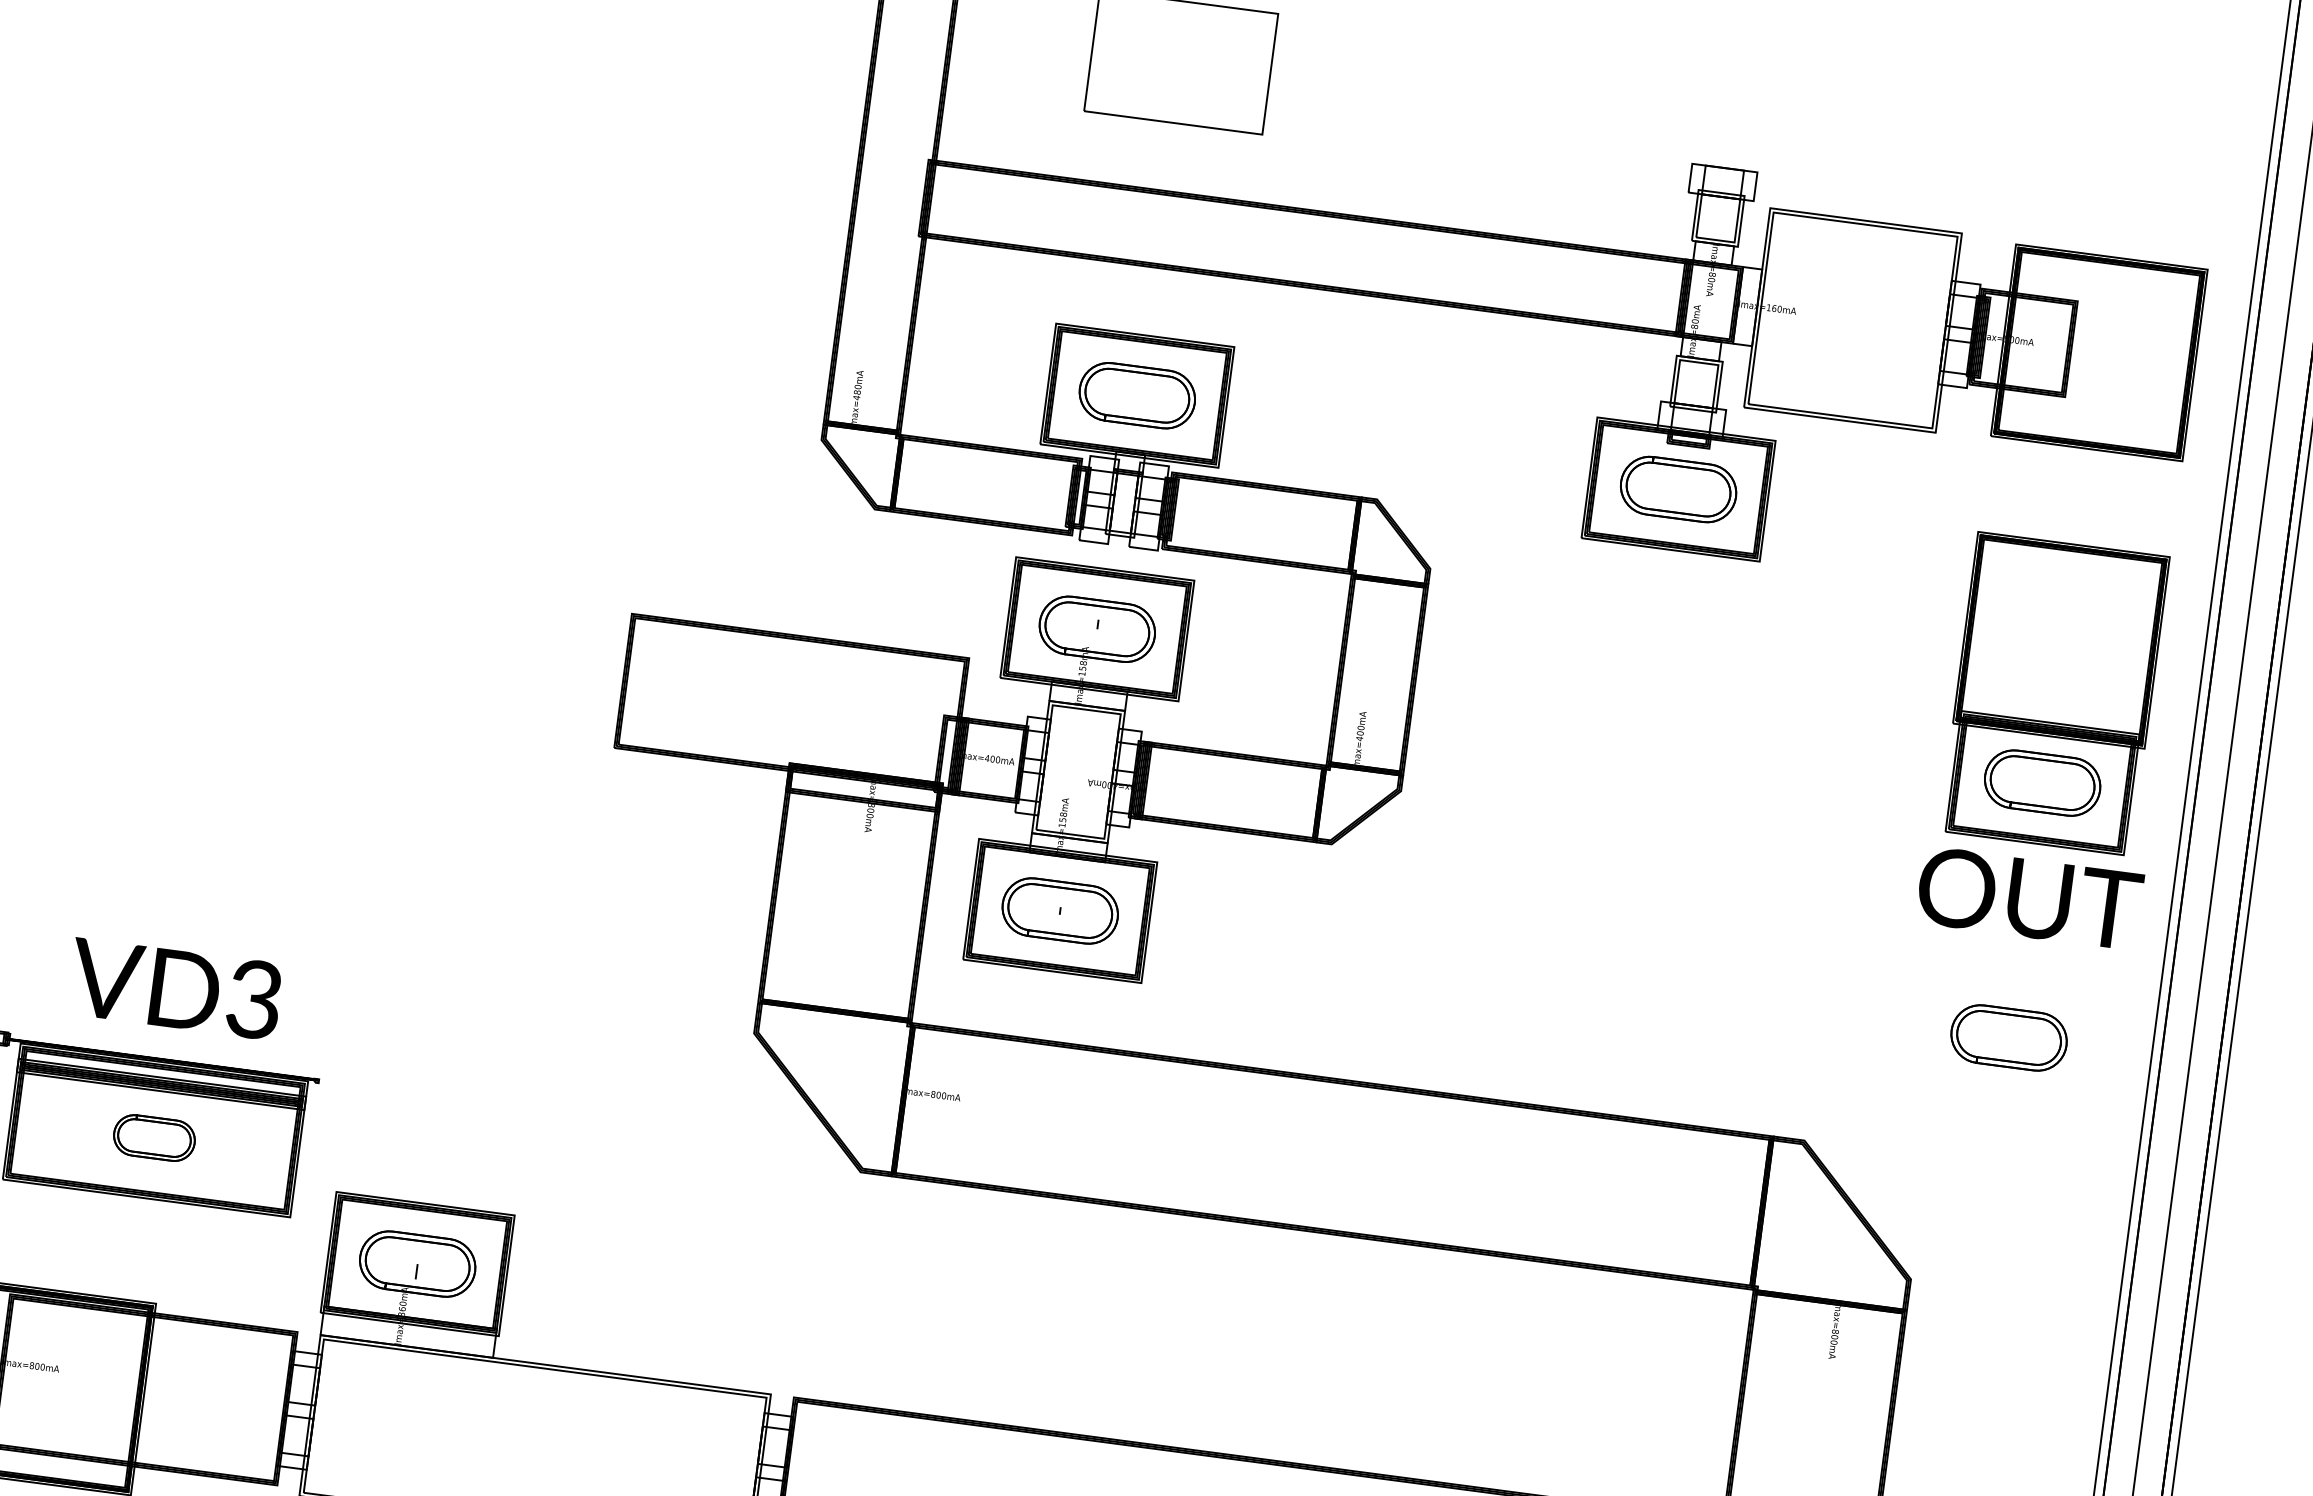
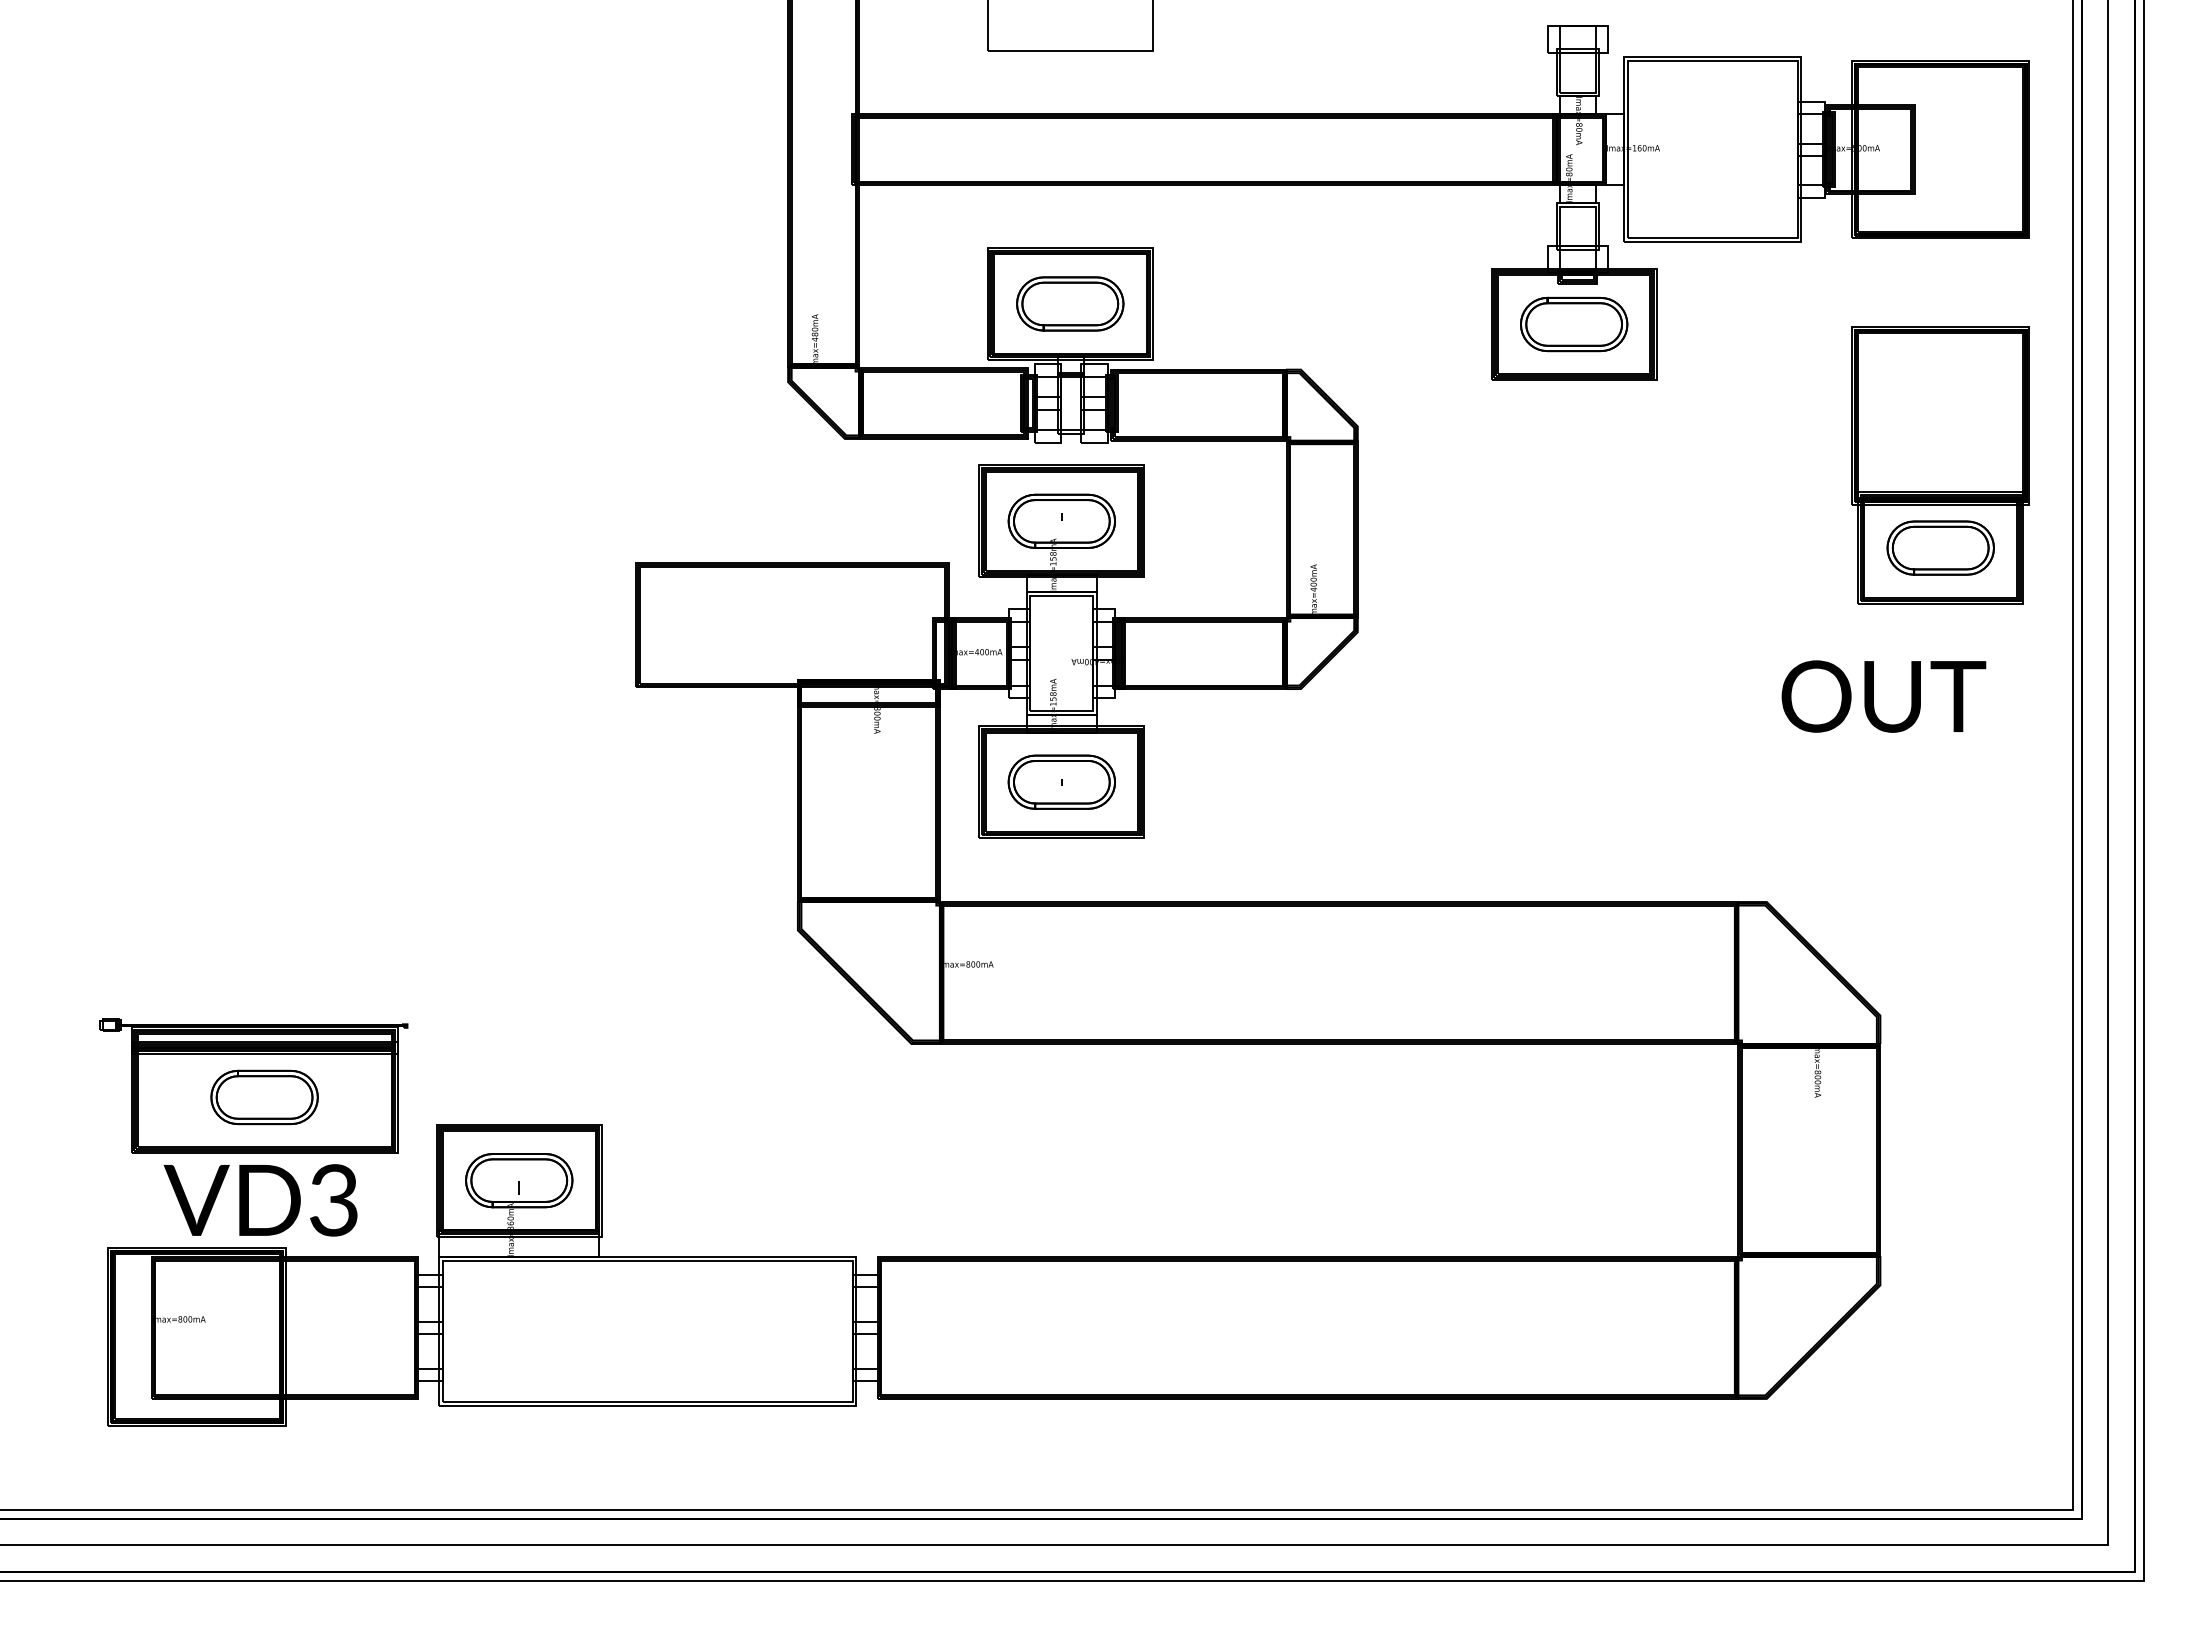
text: (2029, 898) -> (1883, 696), moved
text: (175, 989) -> (260, 1200), moved
part: (2008, 1037) -> (1940, 783), removed
part: (154, 1138) -> (264, 1097), size x1.43

